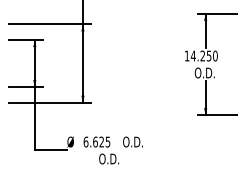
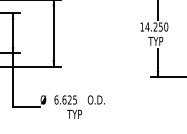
text: (204, 72) -> (156, 40), O.D. -> TYP
text: (108, 158) -> (75, 113), O.D. -> TYP

